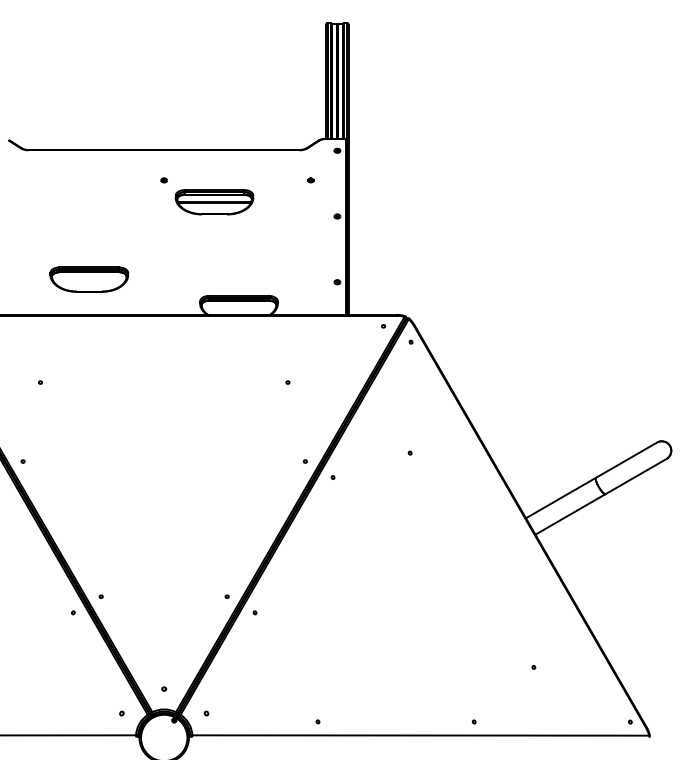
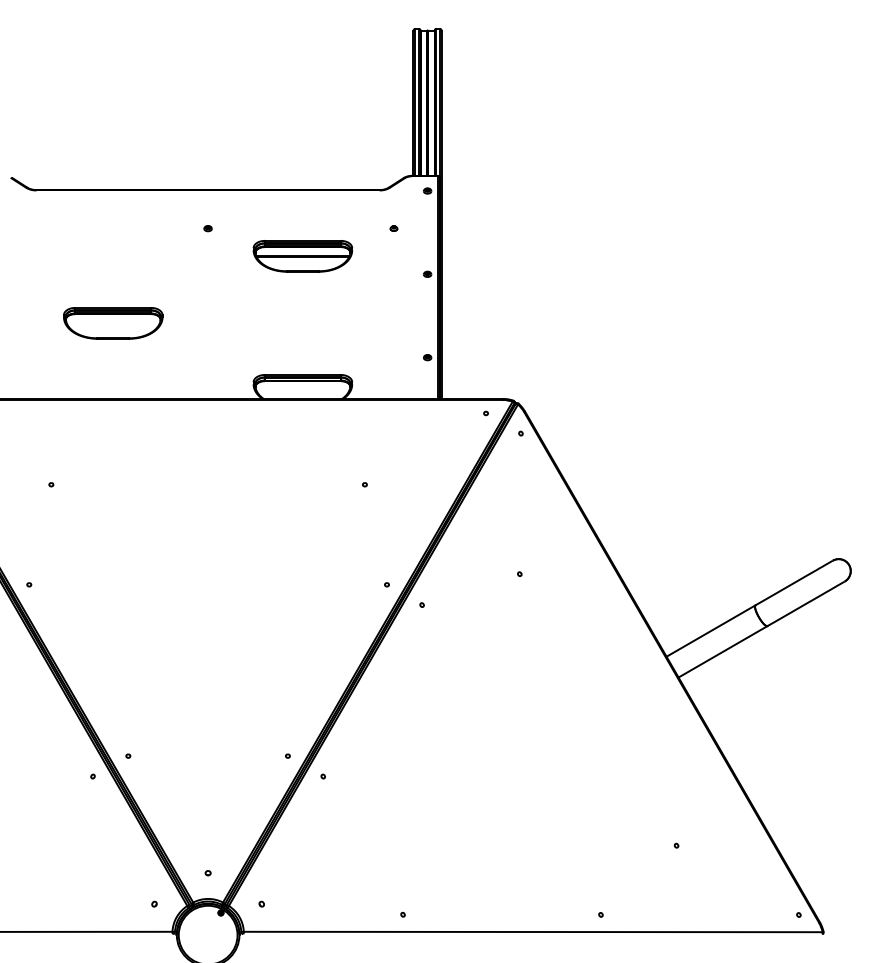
part: (214, 202) -> (302, 256), moved
part: (89, 279) -> (113, 323), moved

